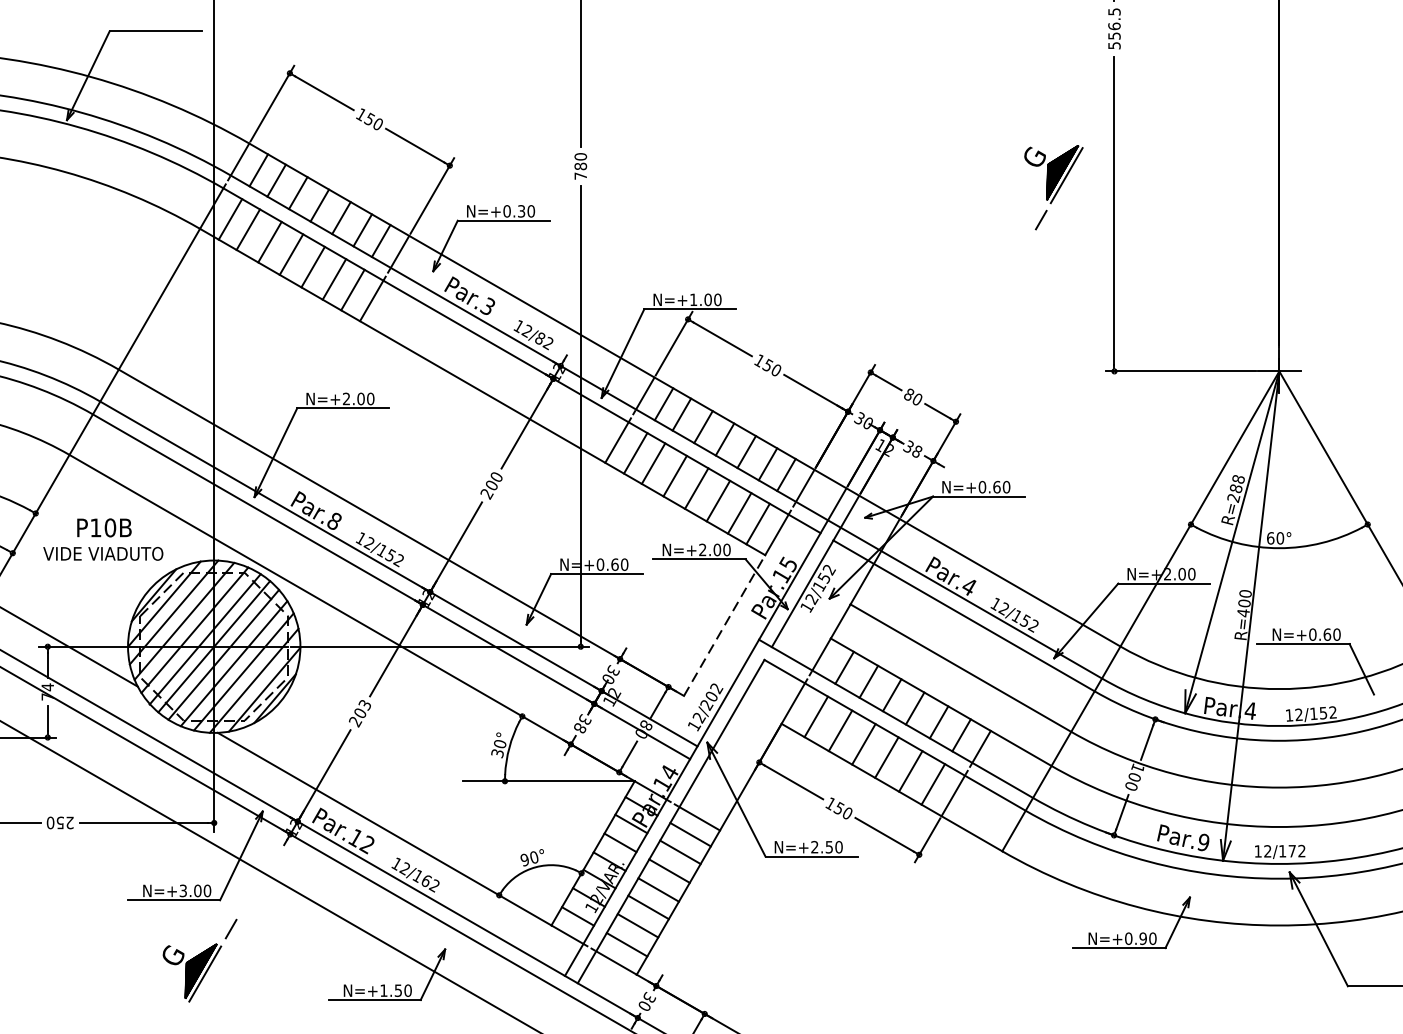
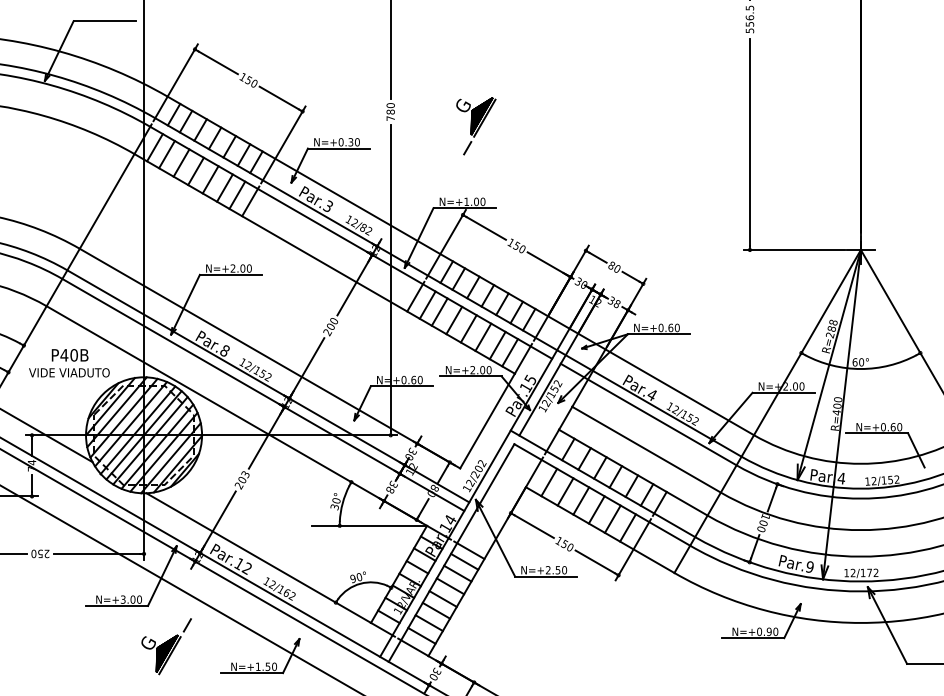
part: (1054, 187) -> (476, 126), moved
text: (96, 528) -> (64, 355), P10B -> P40B
line: (724, 626) -> (487, 421), dashed -> solid
part: (200, 960) -> (166, 646), moved

